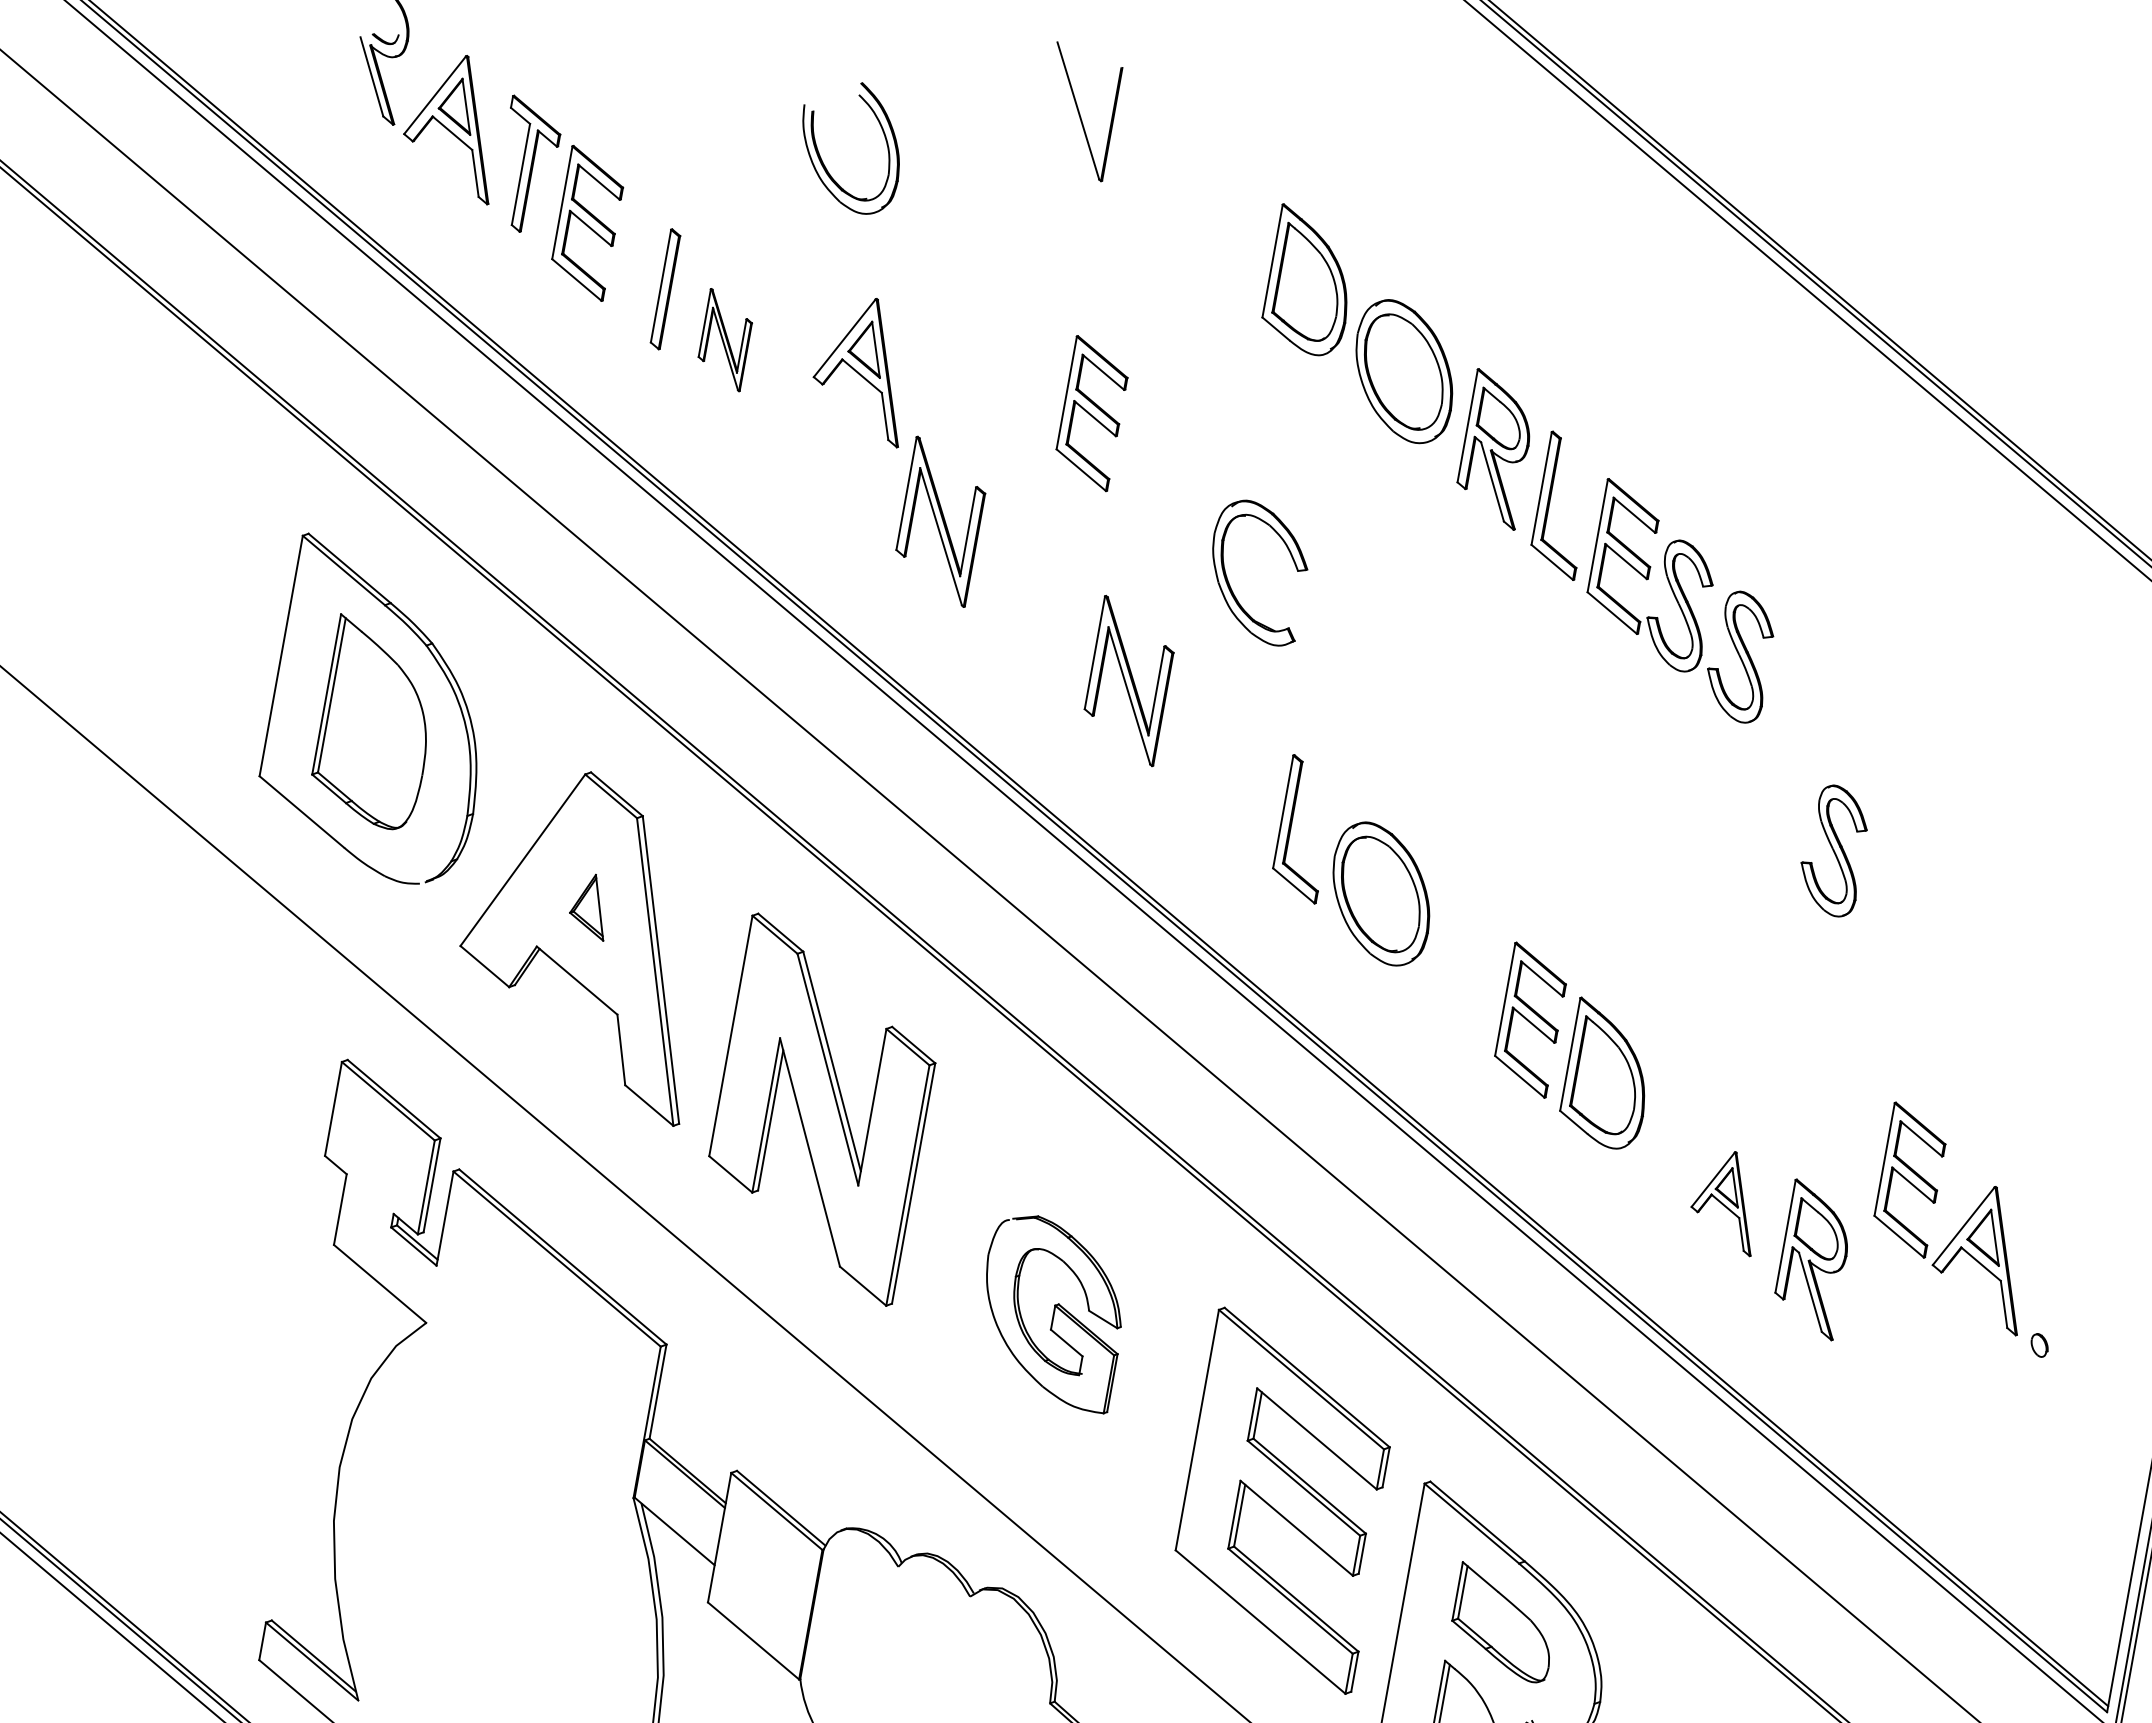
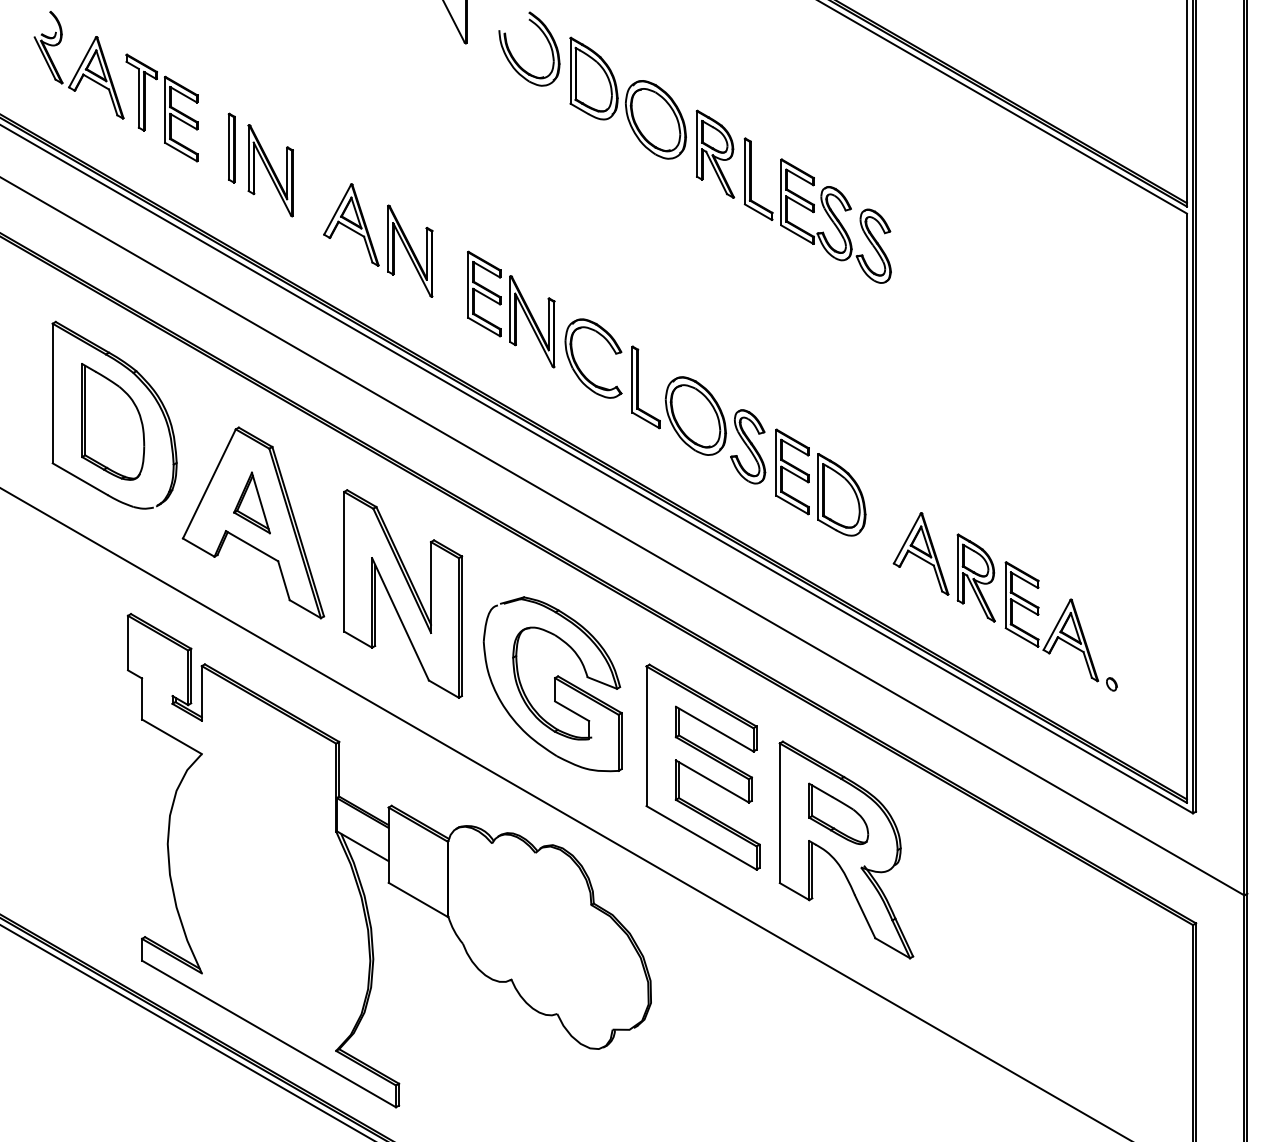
part: (824, 161) -> (516, 60), moved
part: (725, 339) -> (270, 170), size x1.67
part: (864, 368) -> (351, 224), moved
part: (1092, 412) -> (484, 293), moved
part: (1229, 579) -> (578, 365), moved
part: (1834, 850) -> (748, 446), moved
part: (589, 905) -> (251, 502), size x1.67
part: (1725, 1200) -> (920, 553), size x1.43
part: (1969, 1229) -> (1060, 626), moved
part: (1051, 1311) -> (552, 684), size x1.67

